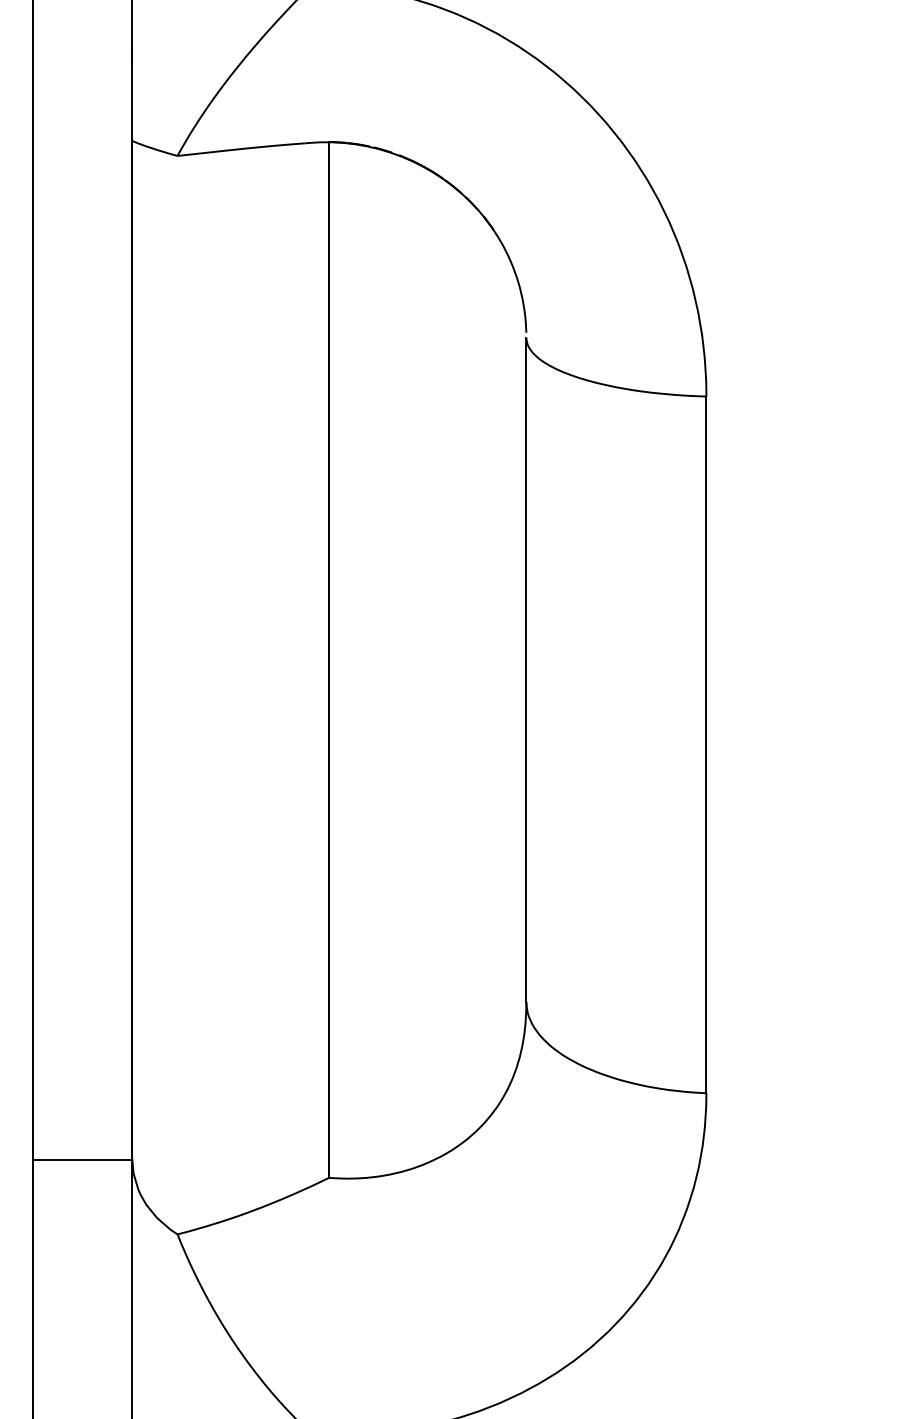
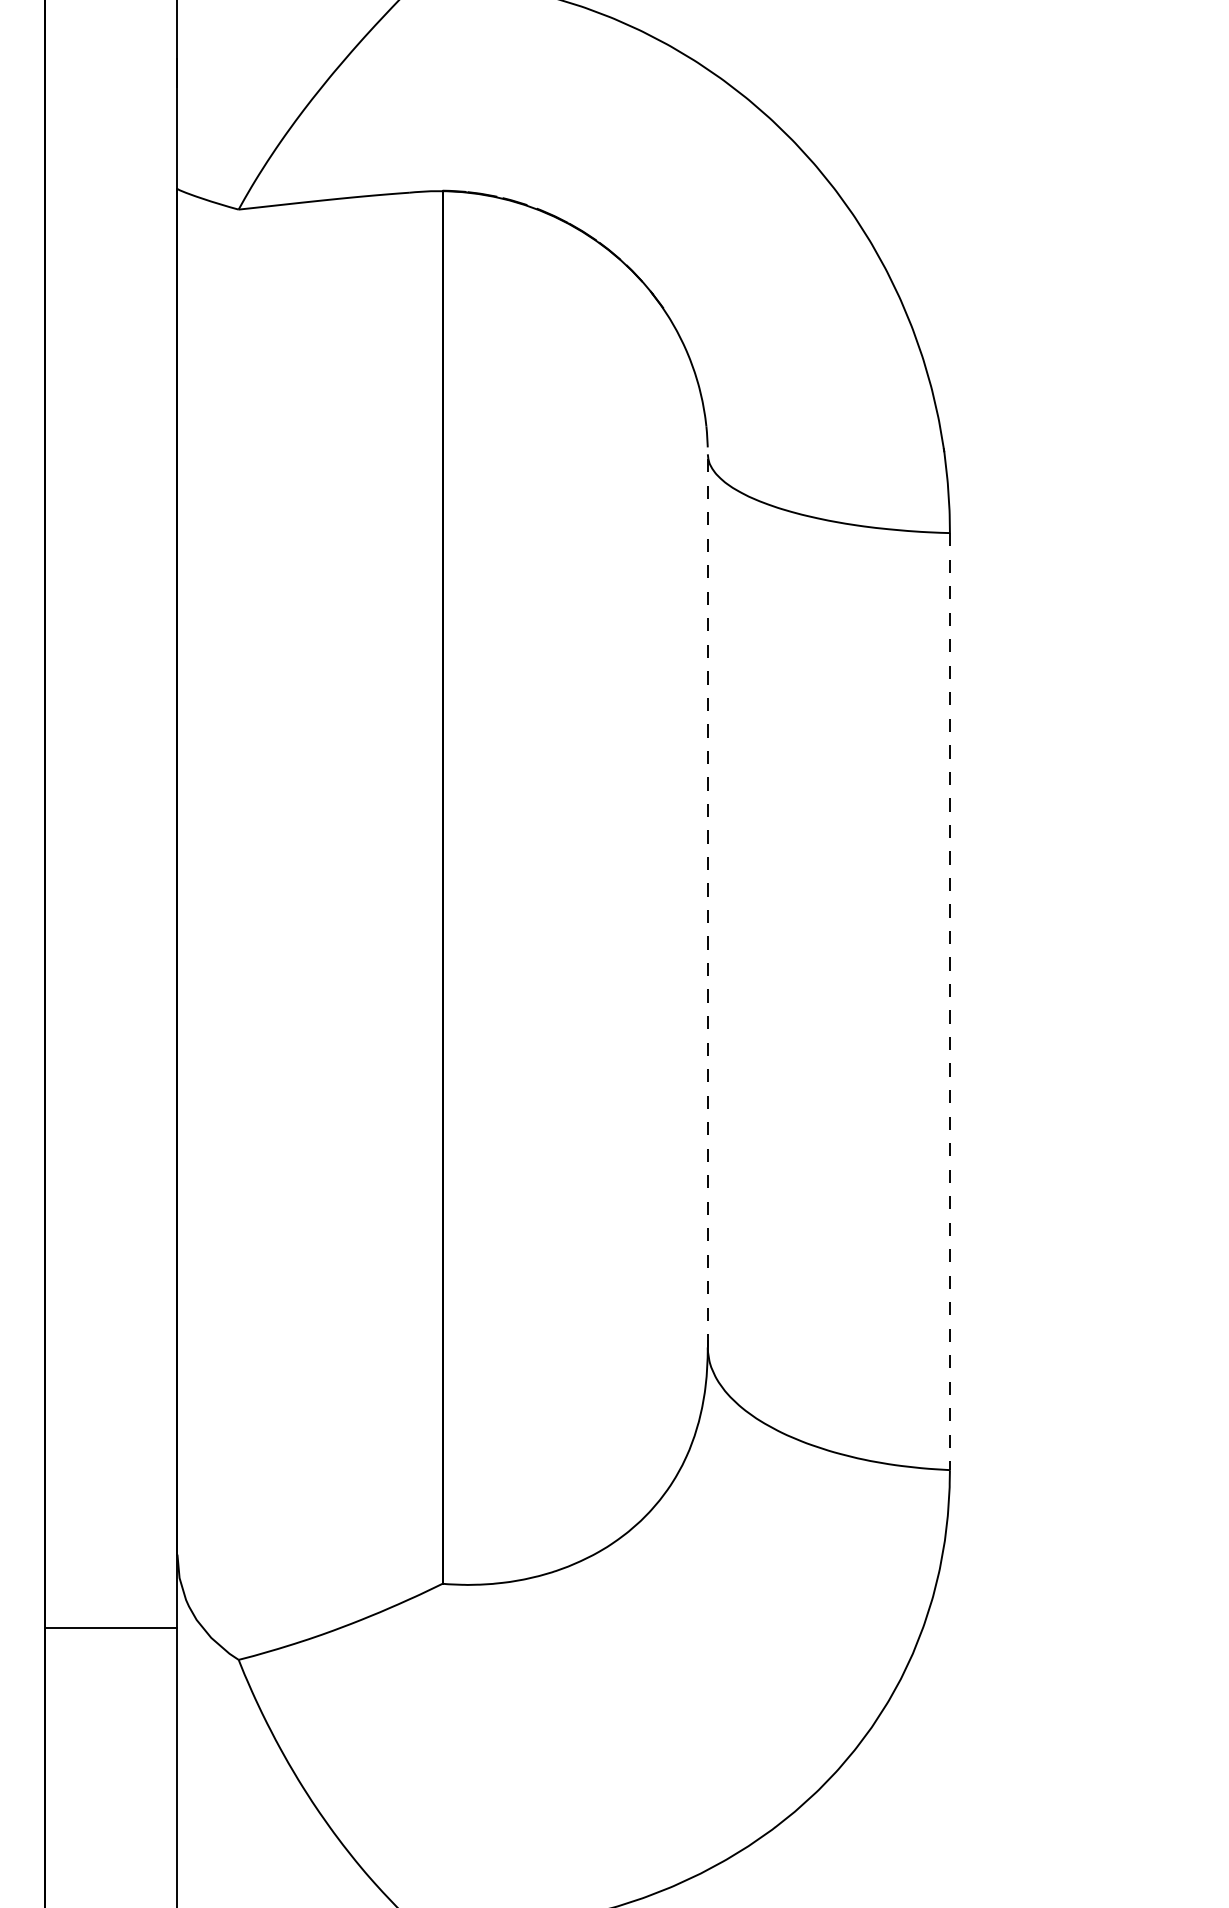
line: (526, 669) -> (707, 900), solid -> dashed
line: (706, 744) -> (949, 1001), solid -> dashed
line: (82, 1159) -> (110, 1627), moved

